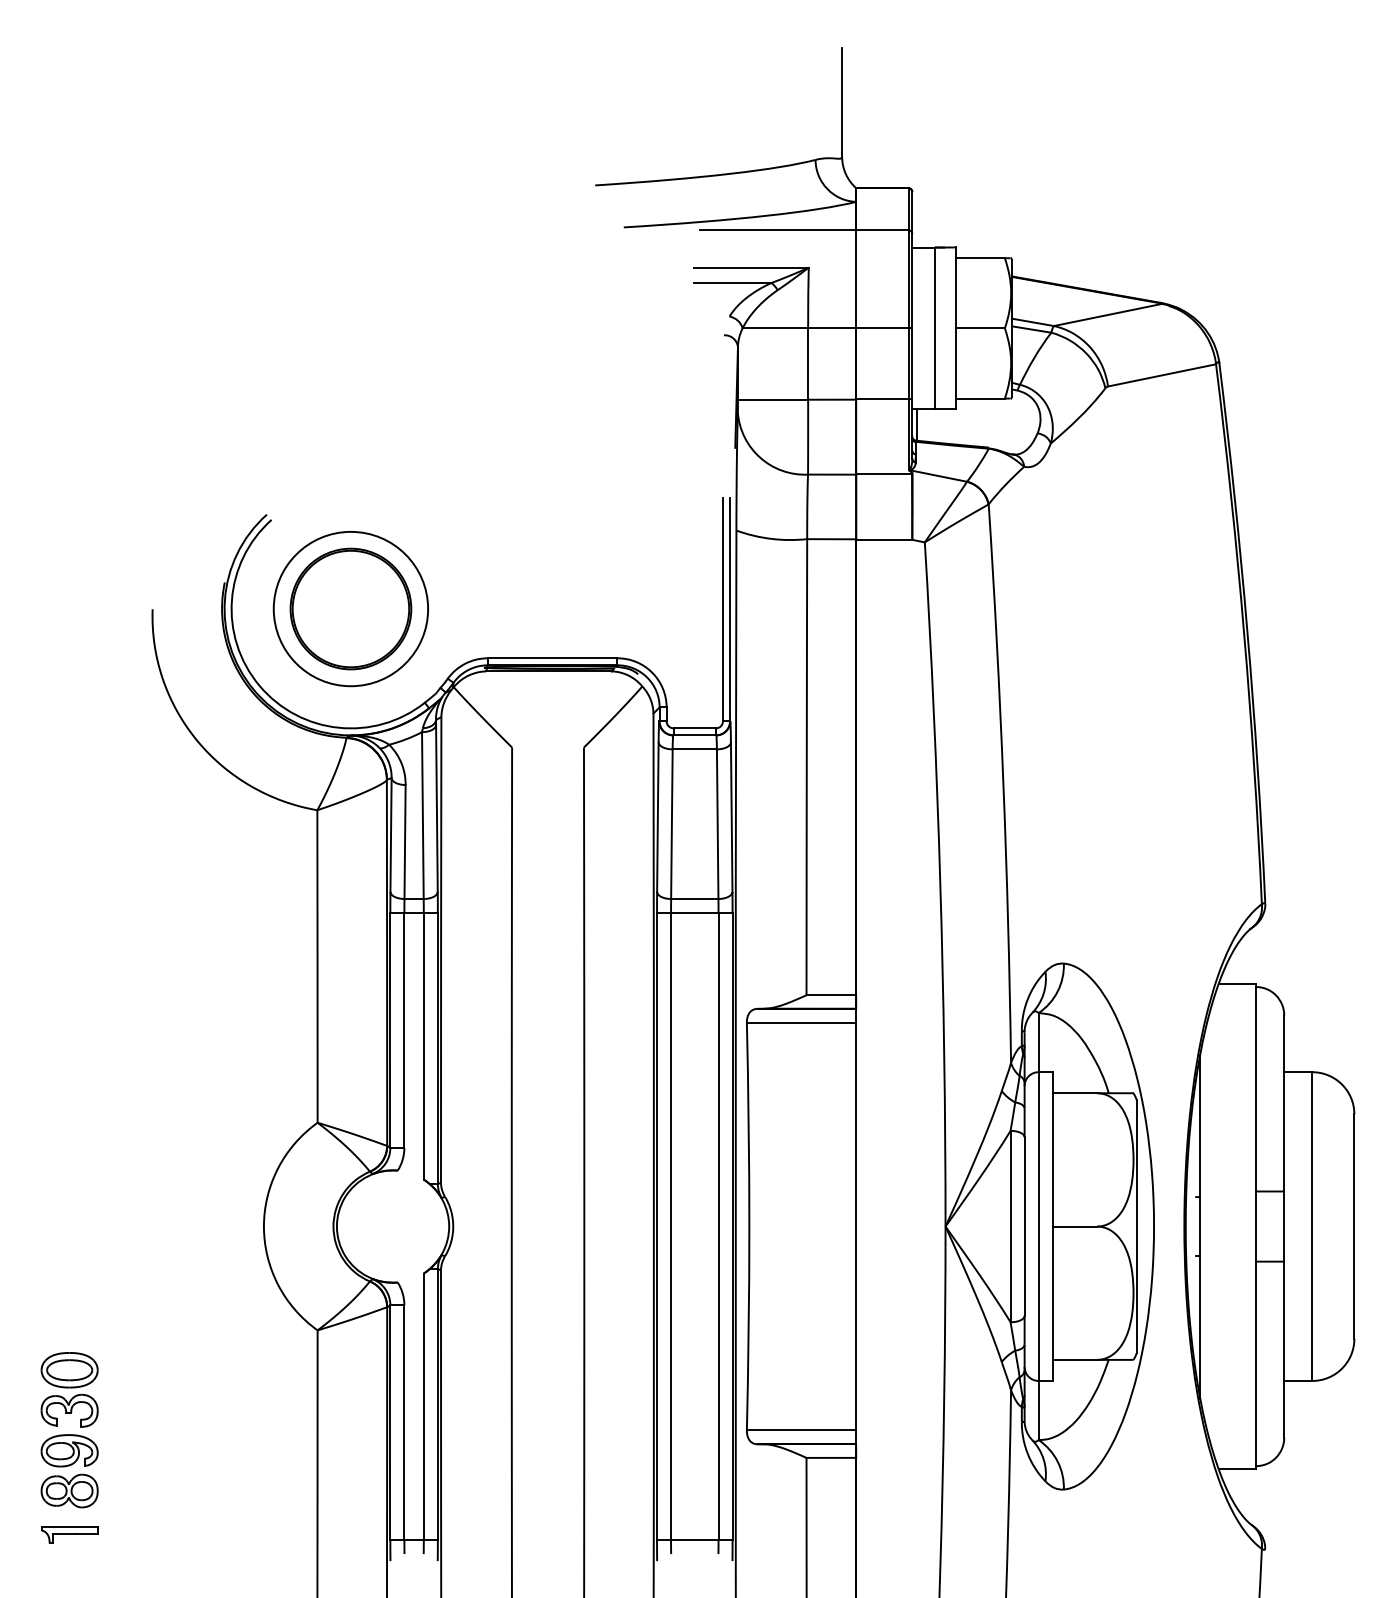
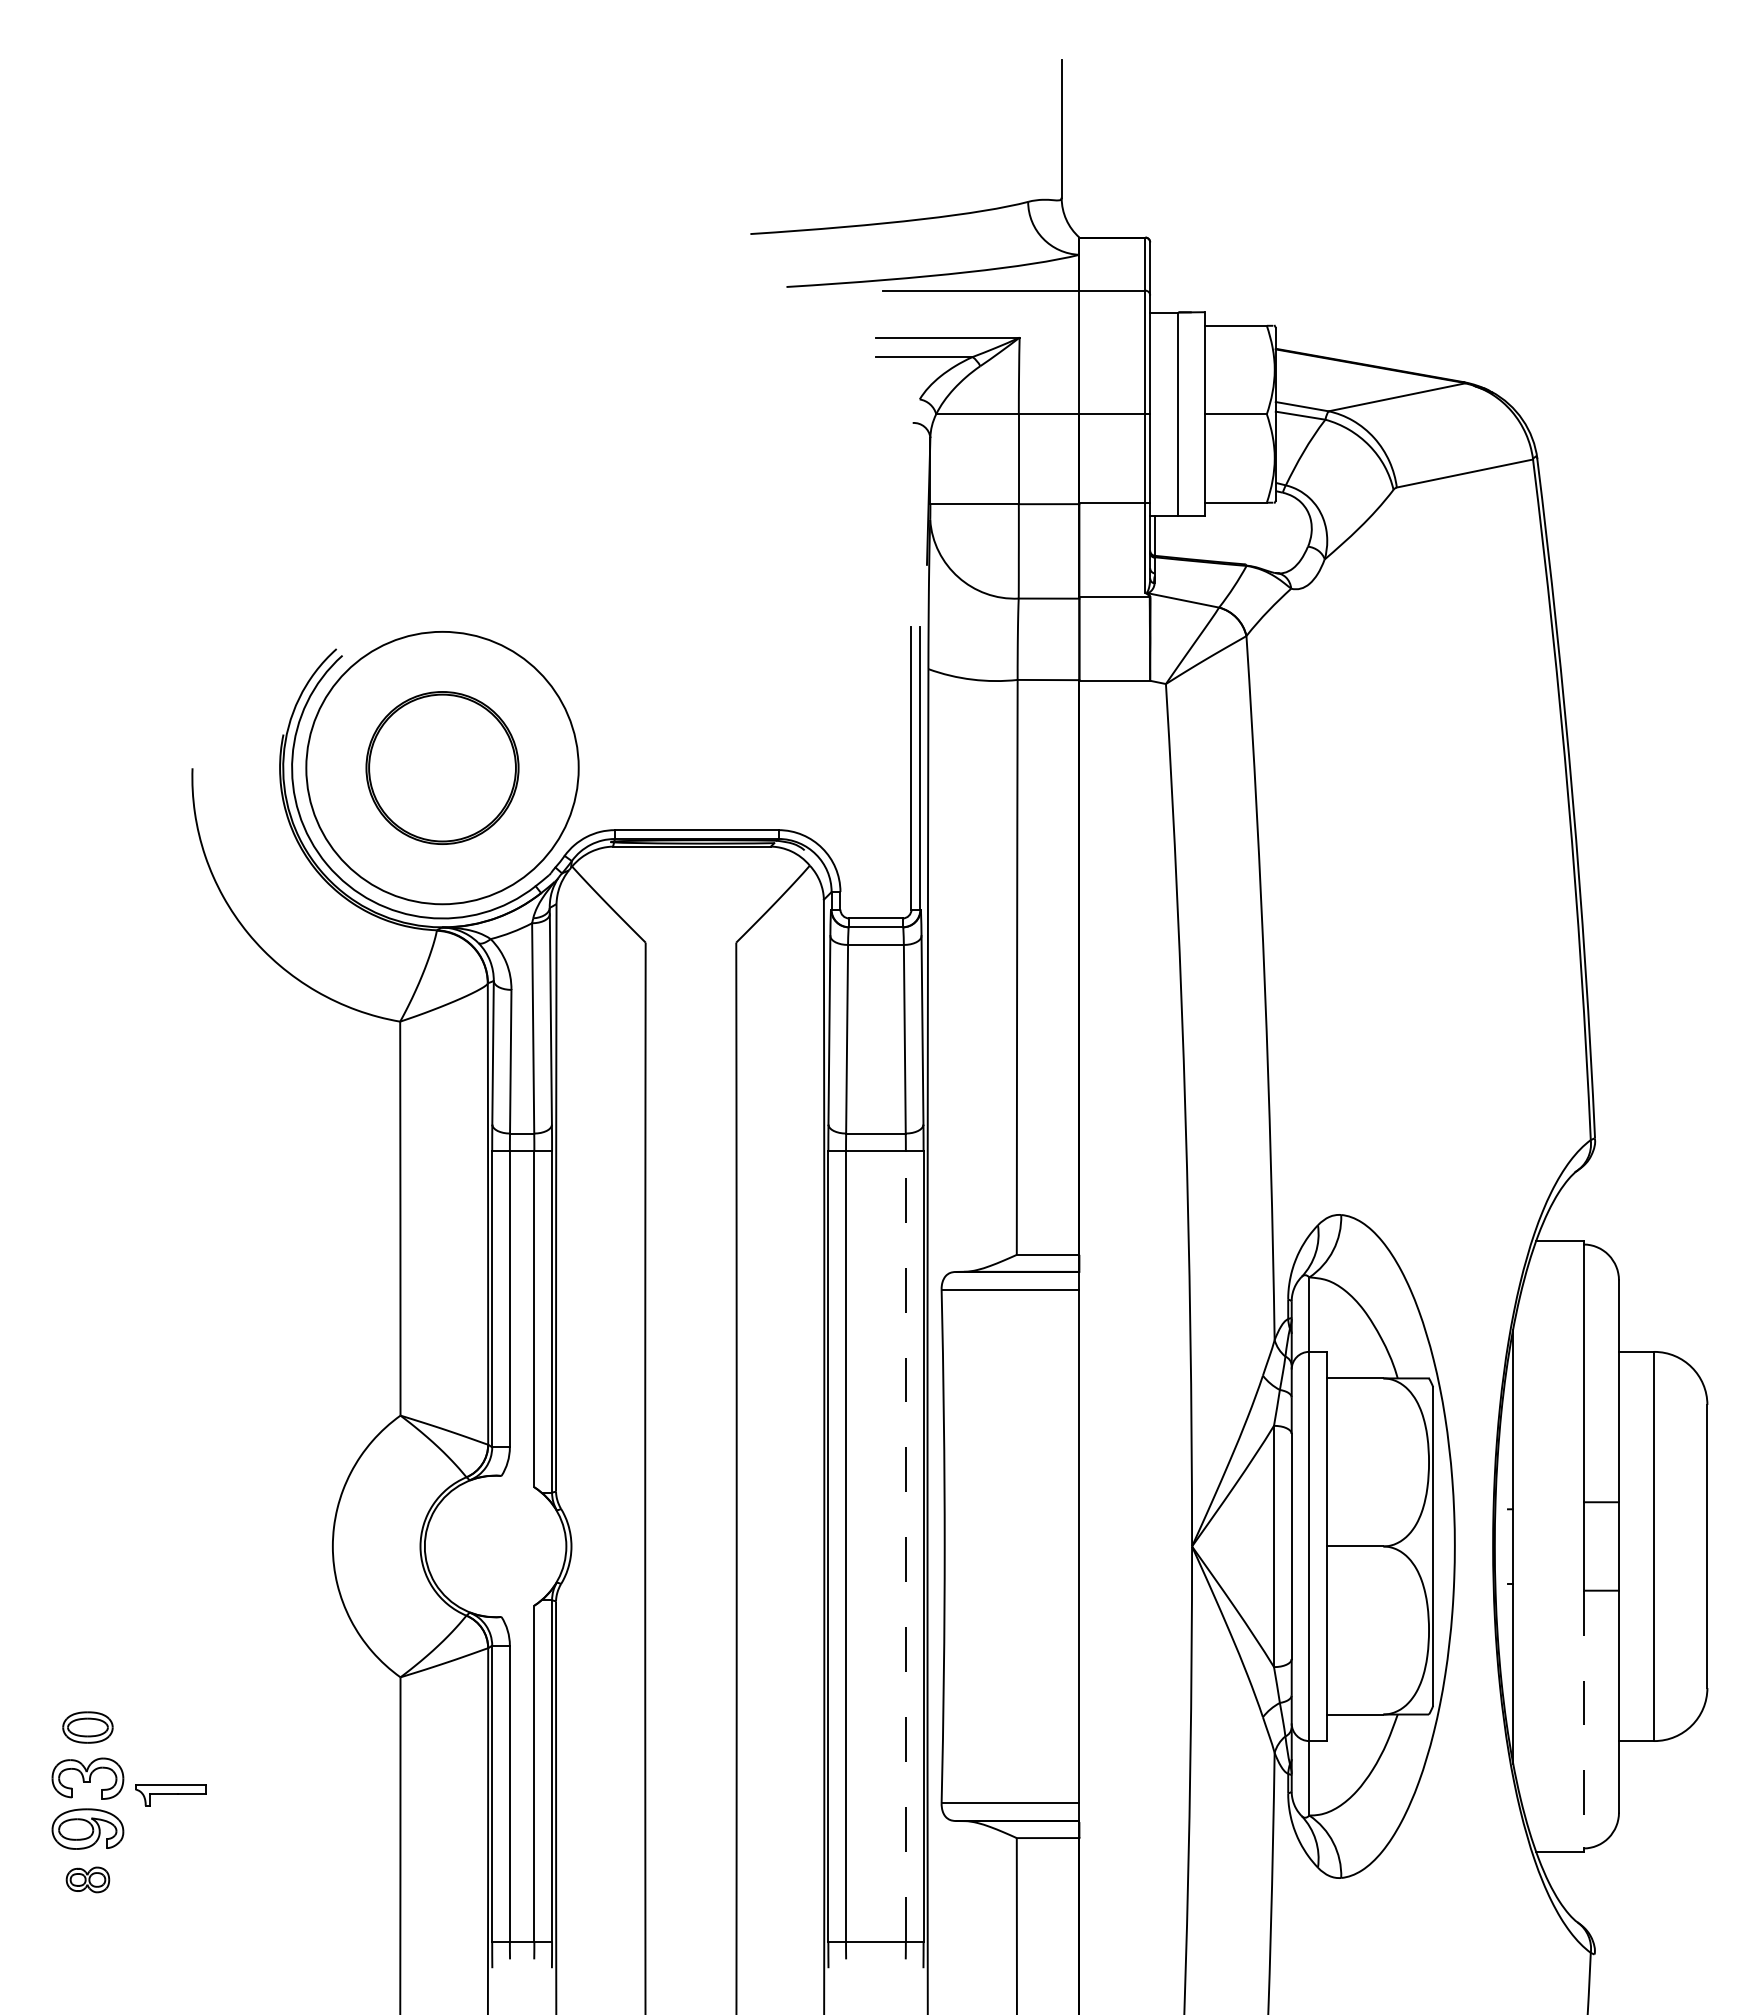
circle: (350, 608) -> (442, 767), size x1.4
line: (718, 1225) -> (905, 1545), solid -> dashed
line: (1256, 1363) -> (1583, 1719), solid -> dashed
part: (69, 1370) -> (87, 1727), size x0.7
part: (69, 1490) -> (87, 1879), size x0.6
part: (69, 1535) -> (170, 1795), moved

